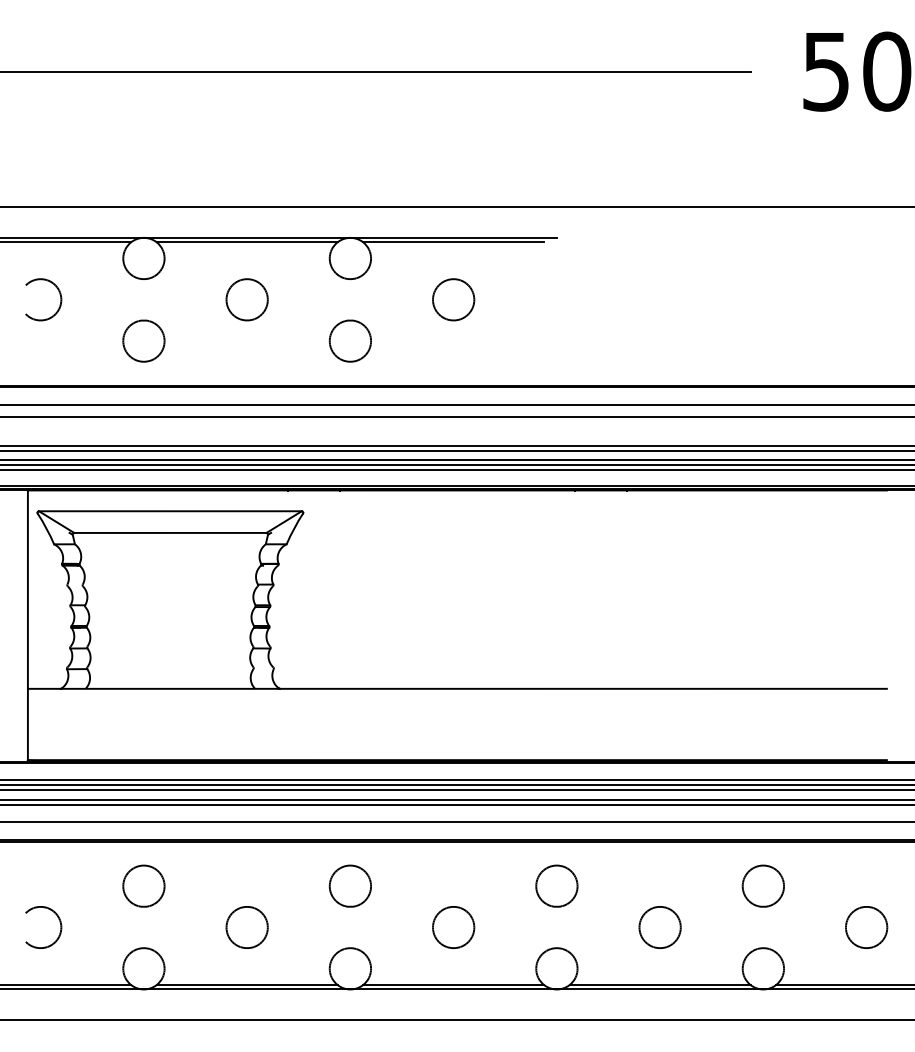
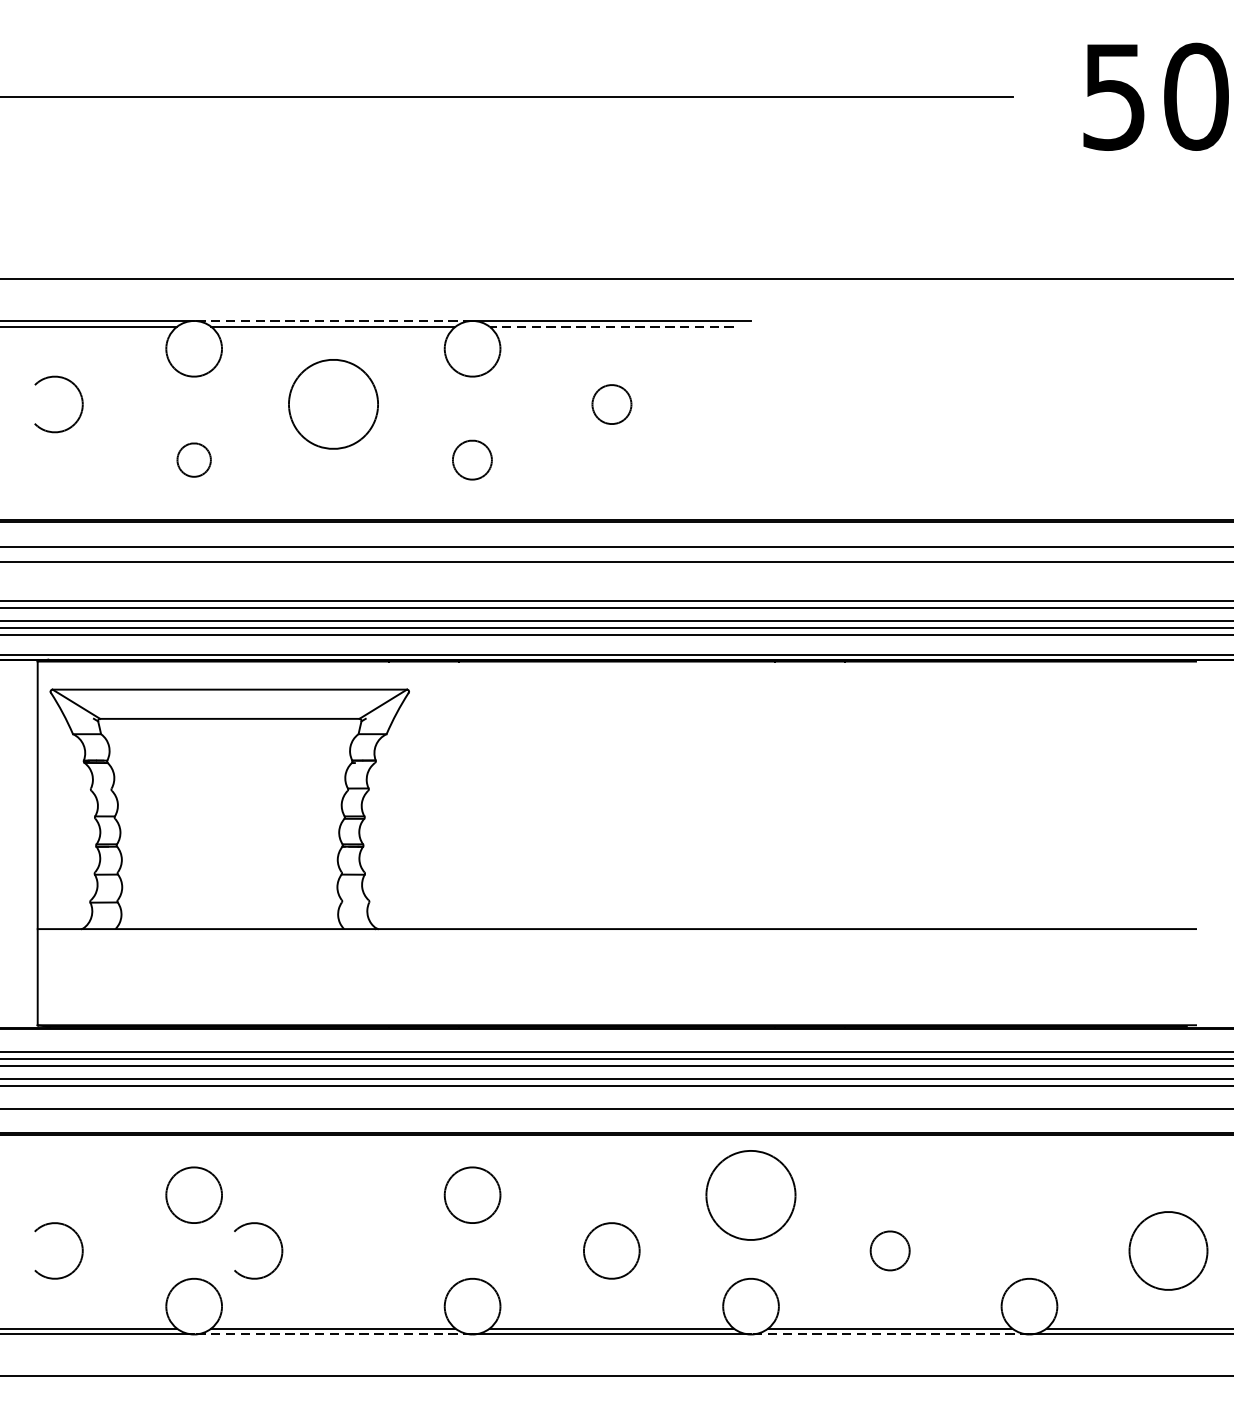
line: (246, 237) -> (332, 320), solid -> dashed
line: (453, 242) -> (611, 327), solid -> dashed
part: (246, 299) -> (332, 404), size x1.6
part: (453, 299) -> (611, 404), size x0.7
part: (143, 340) -> (193, 459), size x0.6
part: (349, 340) -> (471, 459), size x0.7
part: (556, 885) -> (750, 1194), size x1.6
part: (762, 885) -> (1028, 1194), removed
part: (207, 922) -> (279, 1244), added
part: (246, 927) -> (332, 1250), removed
part: (659, 927) -> (889, 1250), size x0.7
part: (866, 927) -> (1168, 1250), size x1.4
line: (246, 989) -> (332, 1334), solid -> dashed
line: (659, 989) -> (889, 1334), solid -> dashed

